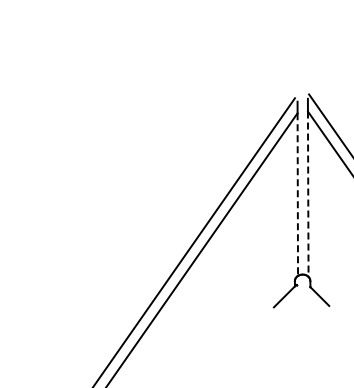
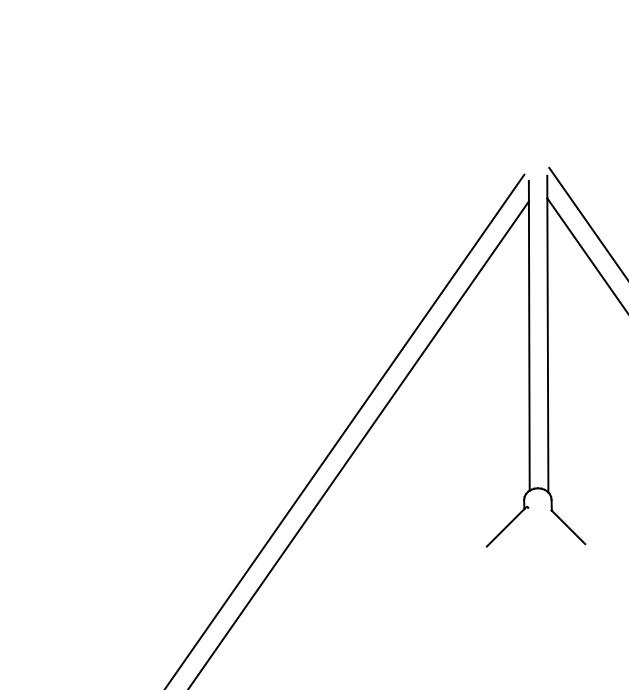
line: (308, 194) -> (548, 345), dashed -> solid
line: (297, 195) -> (528, 347), dashed -> solid

